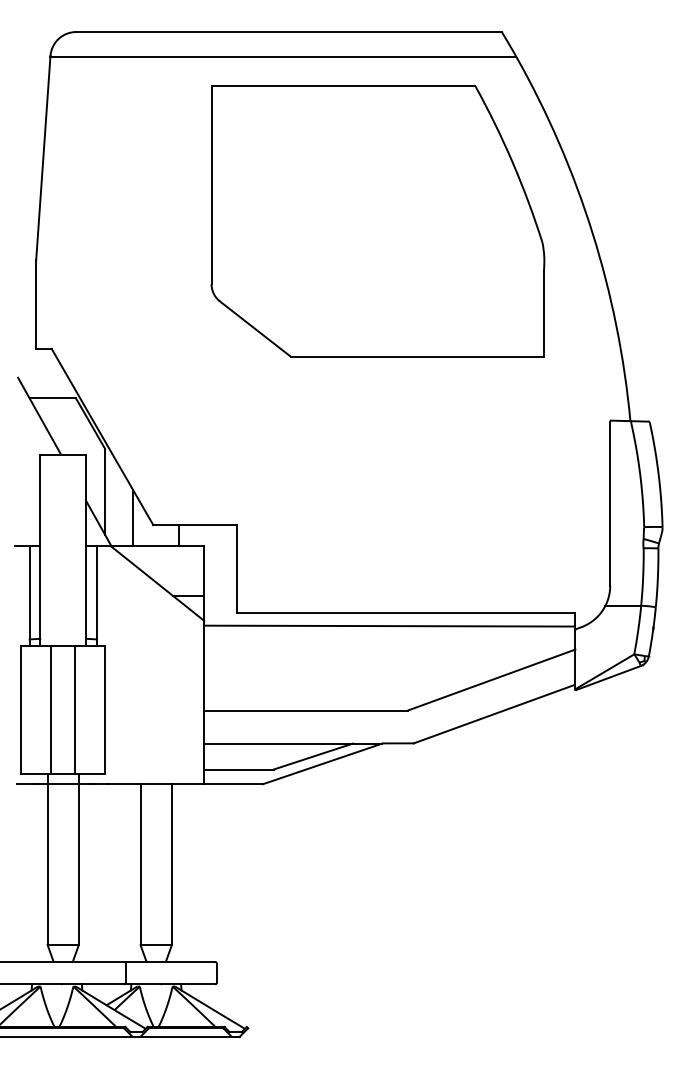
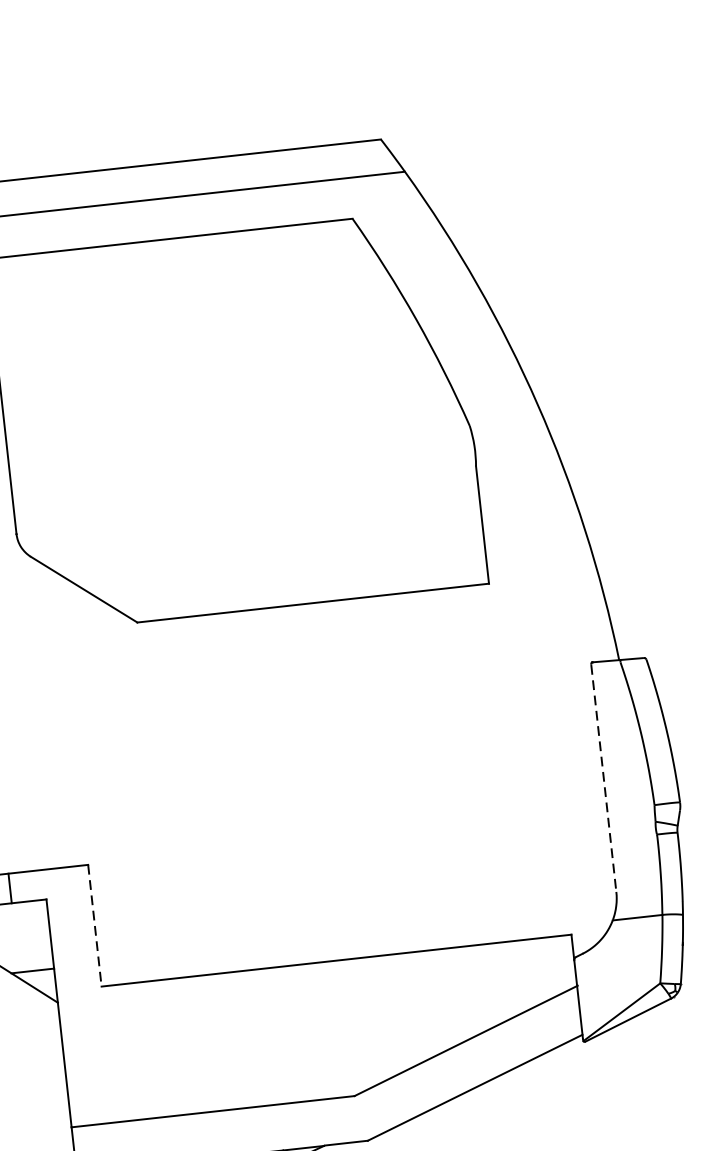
line: (610, 504) -> (604, 778), solid -> dashed
line: (236, 568) -> (94, 925), solid -> dashed
line: (389, 625) -> (315, 980), removed

